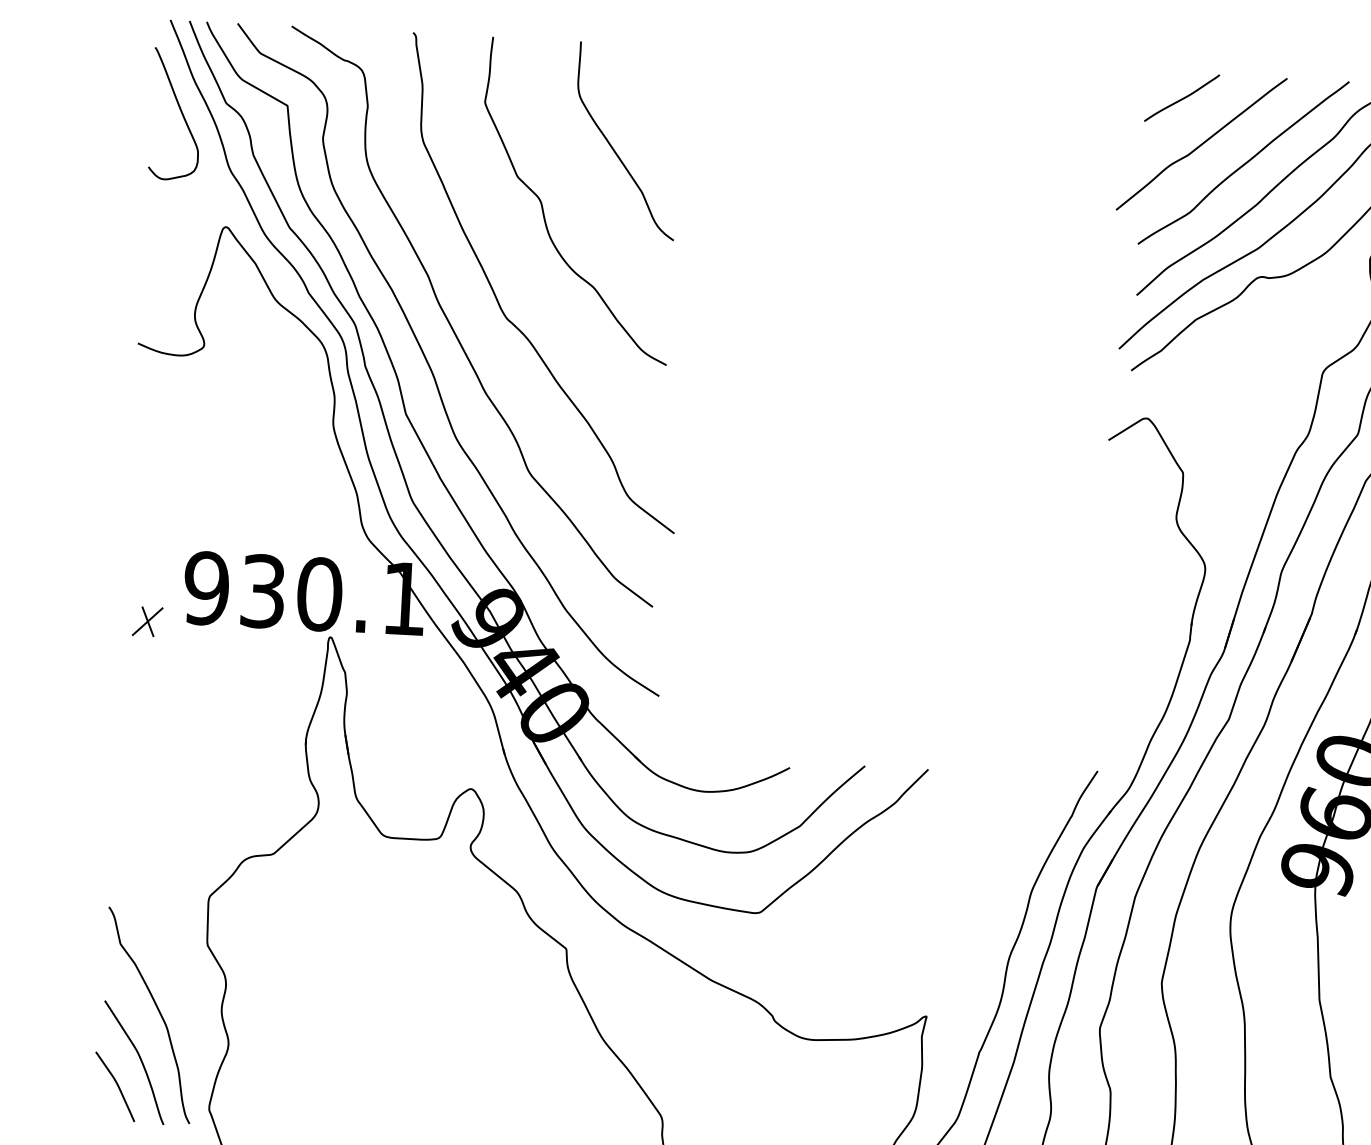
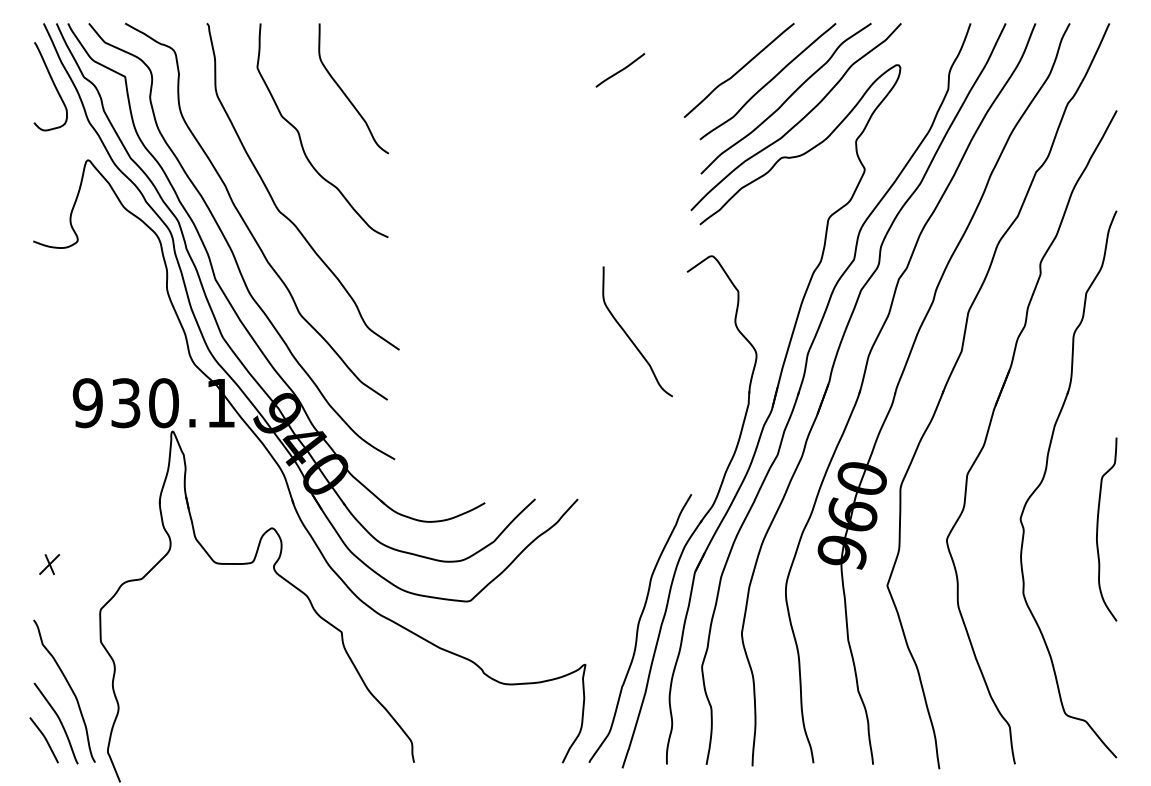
line: (1182, 98) -> (620, 70), moved
curve: (1019, 533) -> (630, 337), added
part: (147, 621) -> (49, 564), moved

